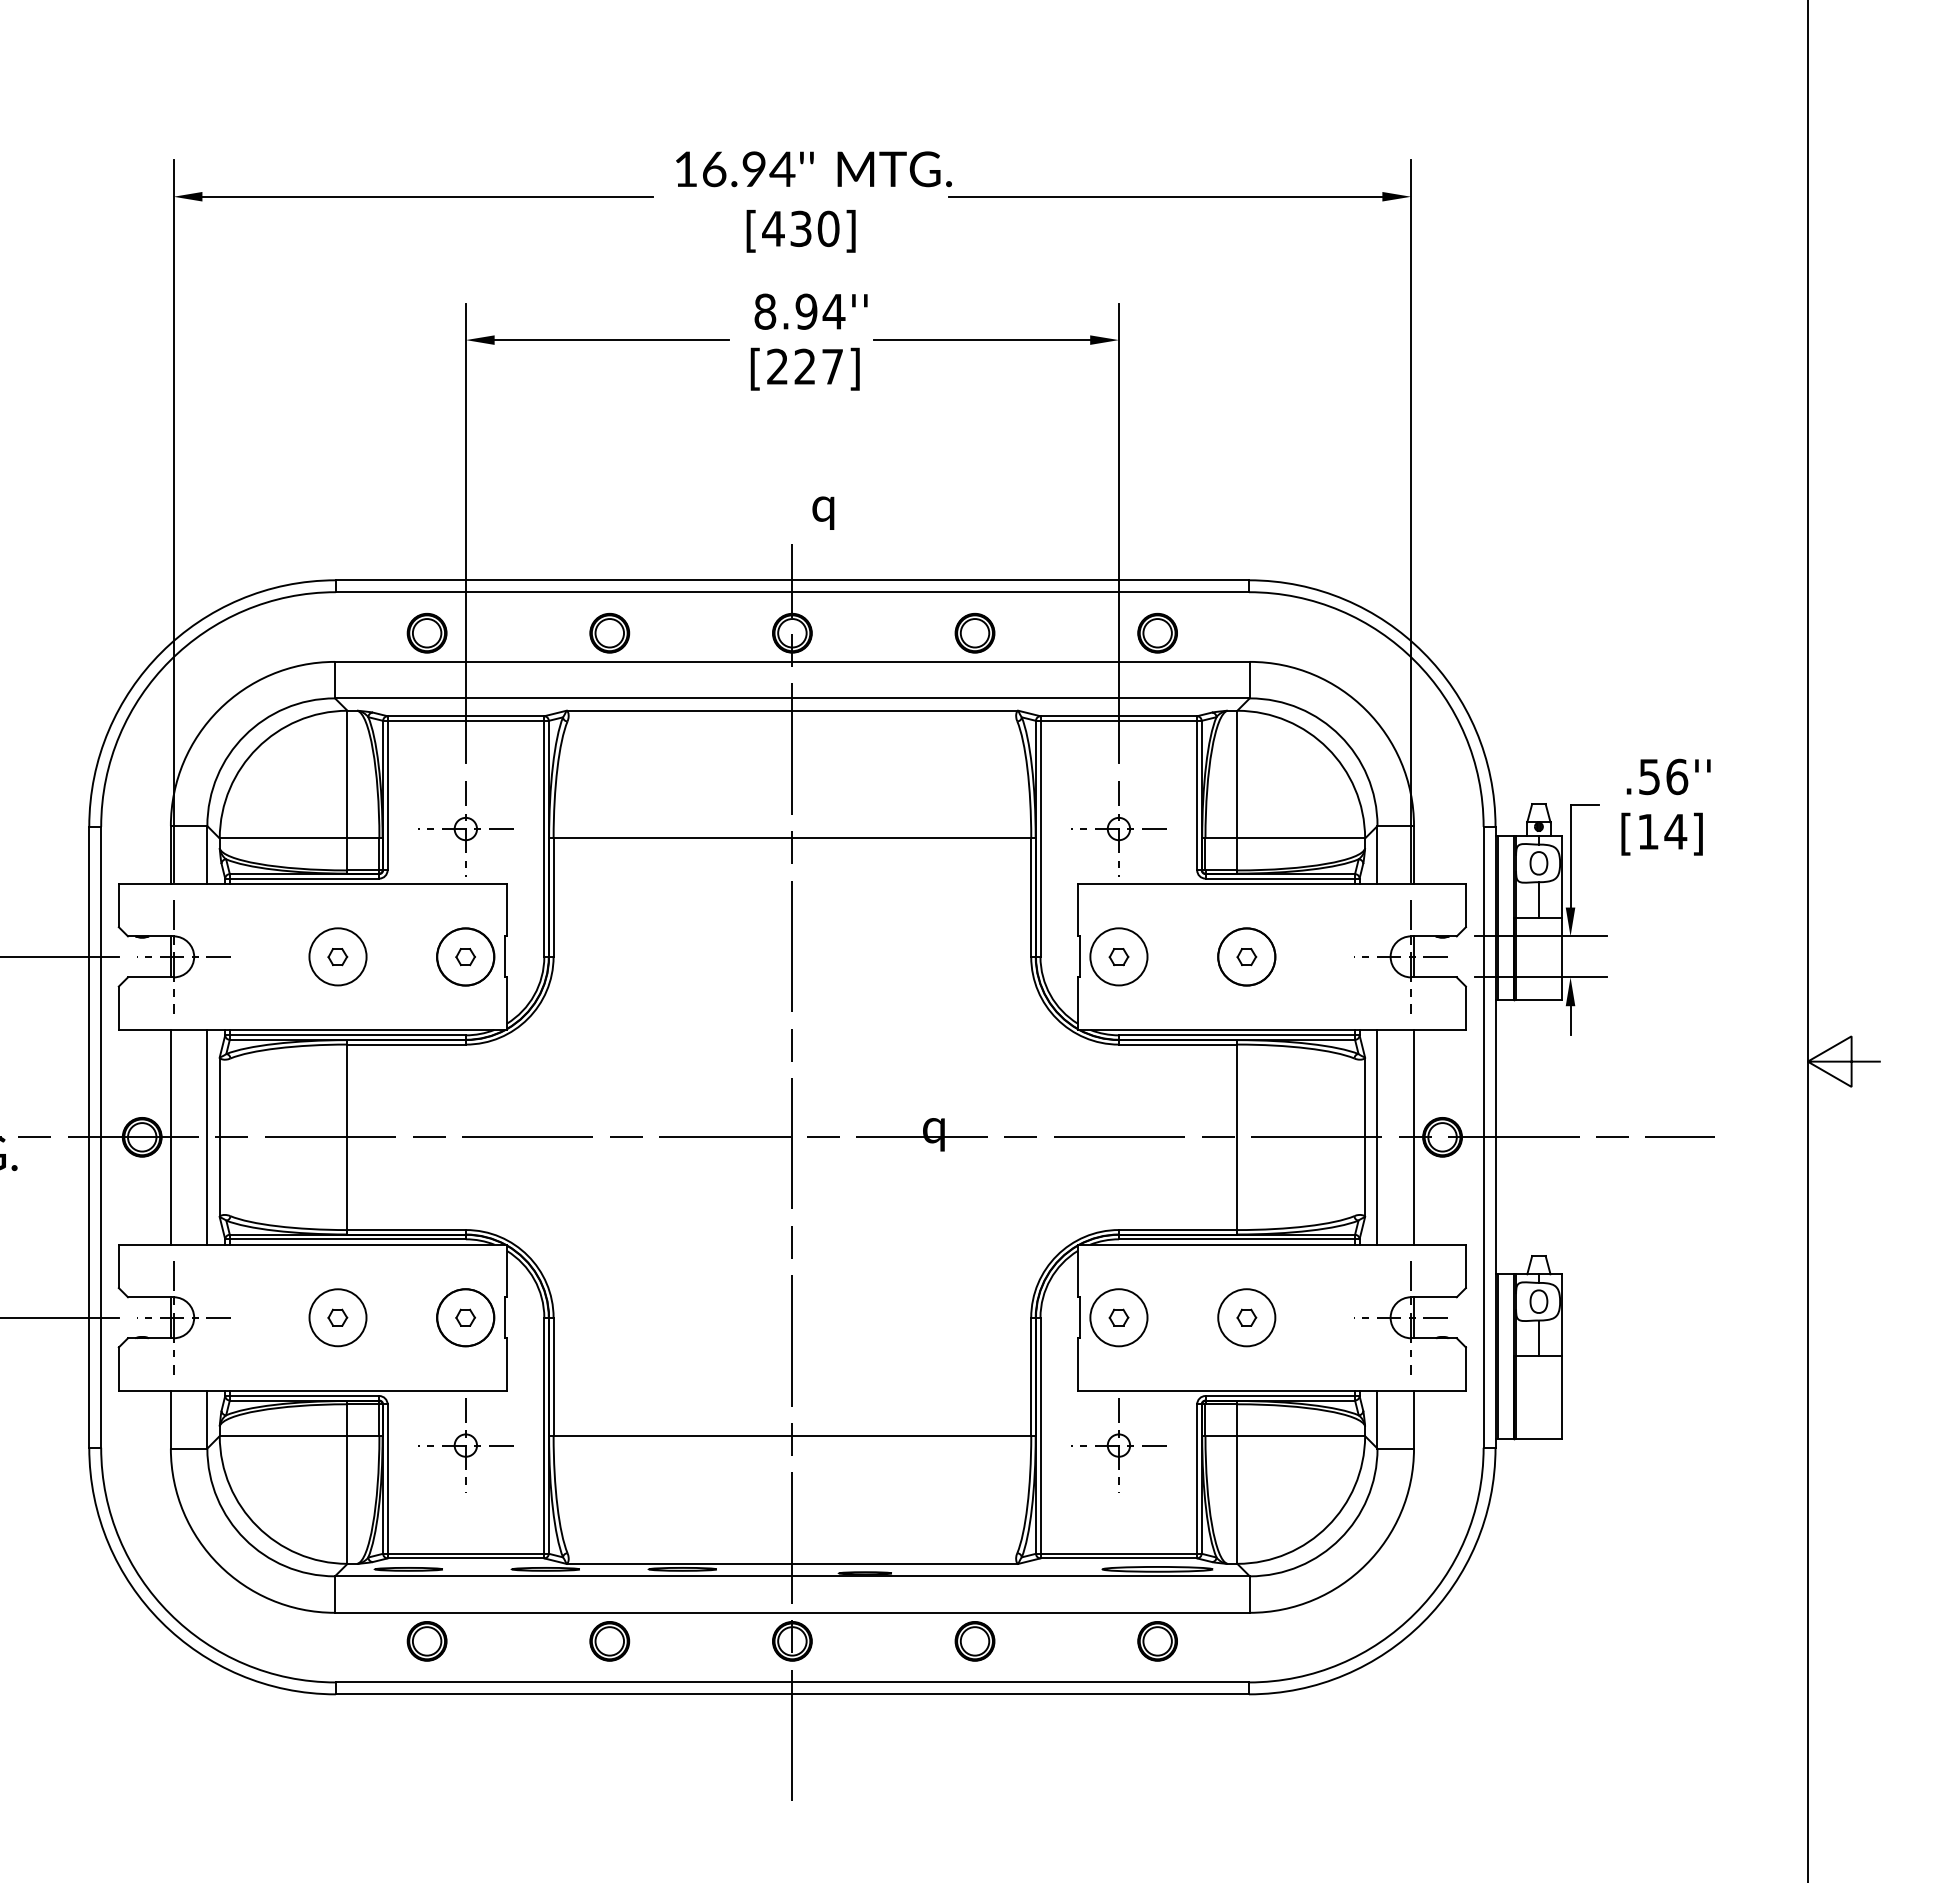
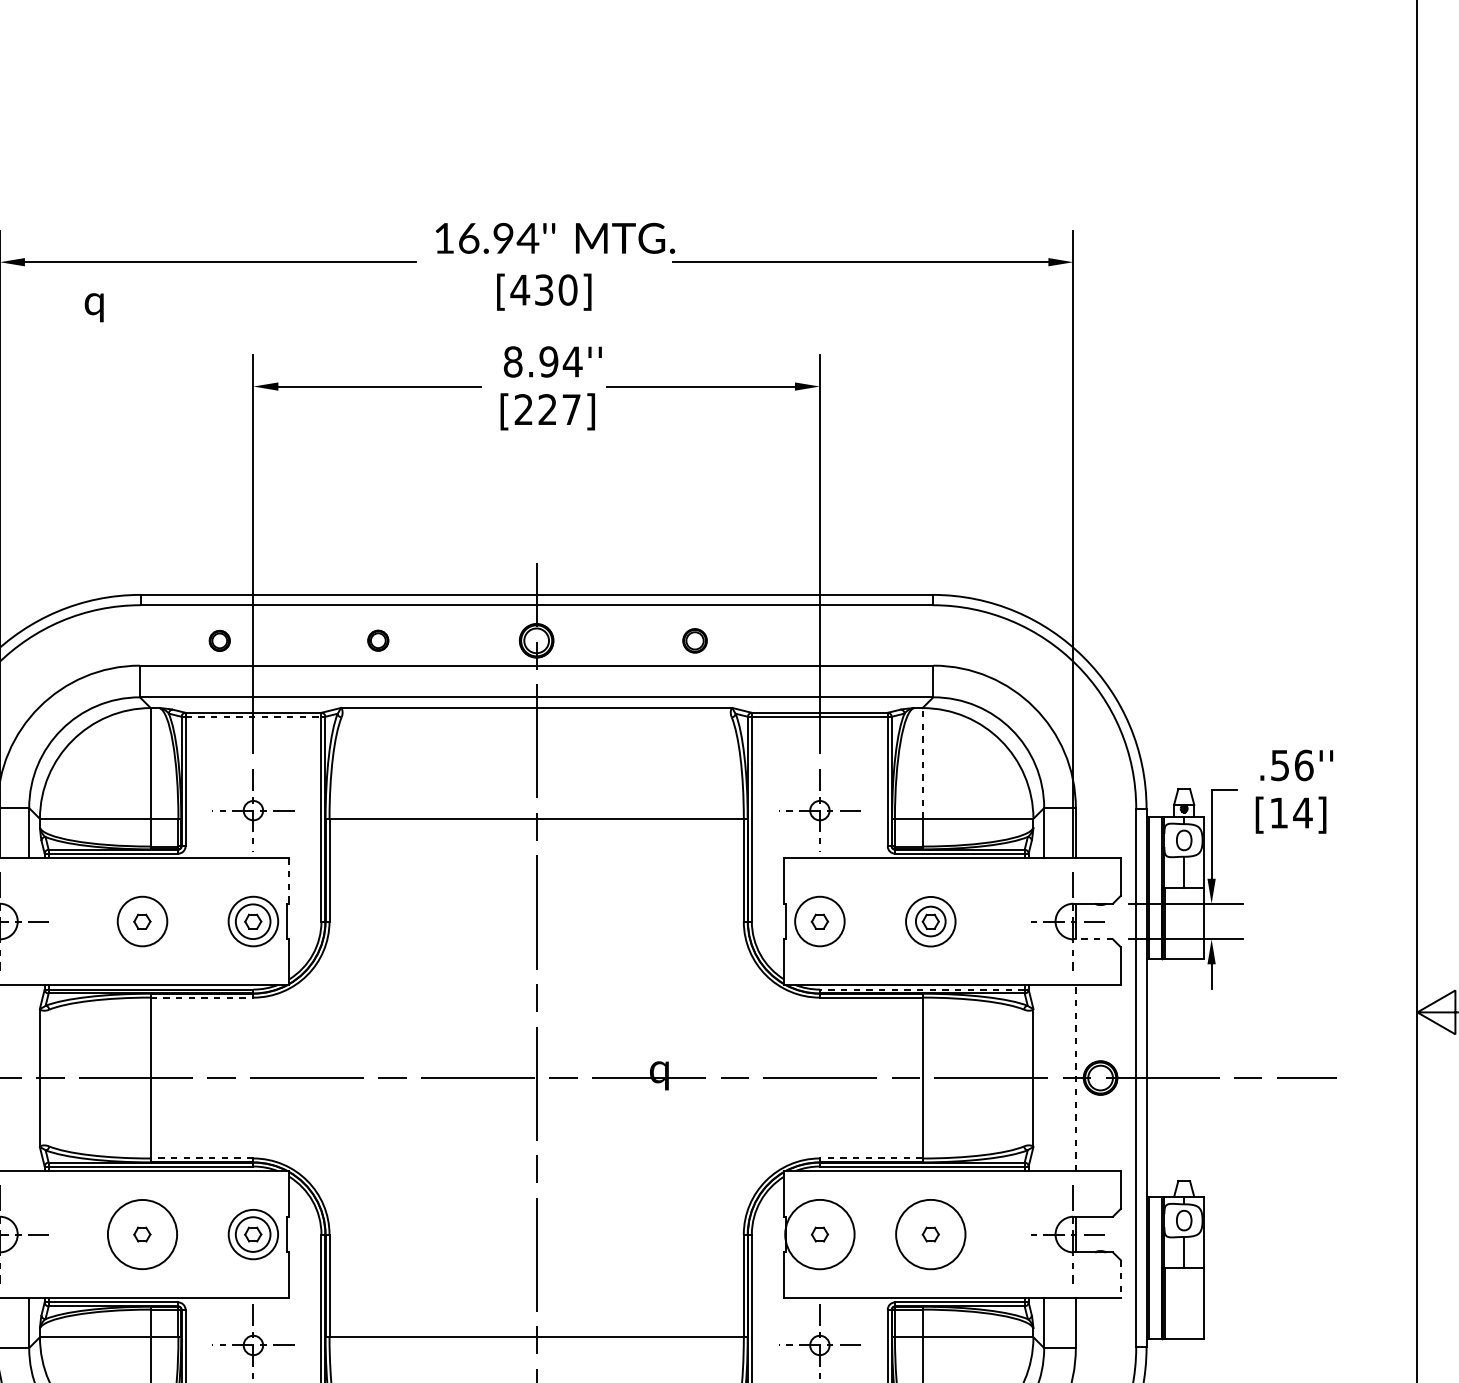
text: (823, 512) -> (94, 307), moved
part: (609, 632) -> (378, 640), size x0.6
part: (1157, 632) -> (853, 640), removed
part: (426, 633) -> (219, 641), size x0.6
part: (974, 633) -> (694, 641), size x0.7
line: (466, 720) -> (253, 716), solid -> dashed
line: (1237, 774) -> (922, 763), solid -> dashed
line: (506, 910) -> (288, 881), solid -> dashed
circle: (465, 956) -> (253, 921), size x0.7
circle: (1246, 956) -> (930, 921), size x0.6
line: (1433, 977) -> (1092, 939), solid -> dashed
line: (1236, 1035) -> (921, 989), solid -> dashed
line: (407, 1044) -> (202, 997), solid -> dashed
line: (207, 1136) -> (29, 1077), removed
line: (1377, 1136) -> (1044, 1077), removed
line: (1414, 1136) -> (1076, 1077), solid -> dashed
line: (406, 1230) -> (201, 1158), solid -> dashed
line: (1177, 1230) -> (870, 1158), solid -> dashed
circle: (337, 1317) -> (142, 1234), size x1.4
circle: (465, 1317) -> (253, 1234), size x0.7
circle: (1118, 1317) -> (819, 1234), size x1.4
circle: (1246, 1317) -> (930, 1234), size x1.4
line: (1465, 1369) -> (1120, 1279), solid -> dashed

